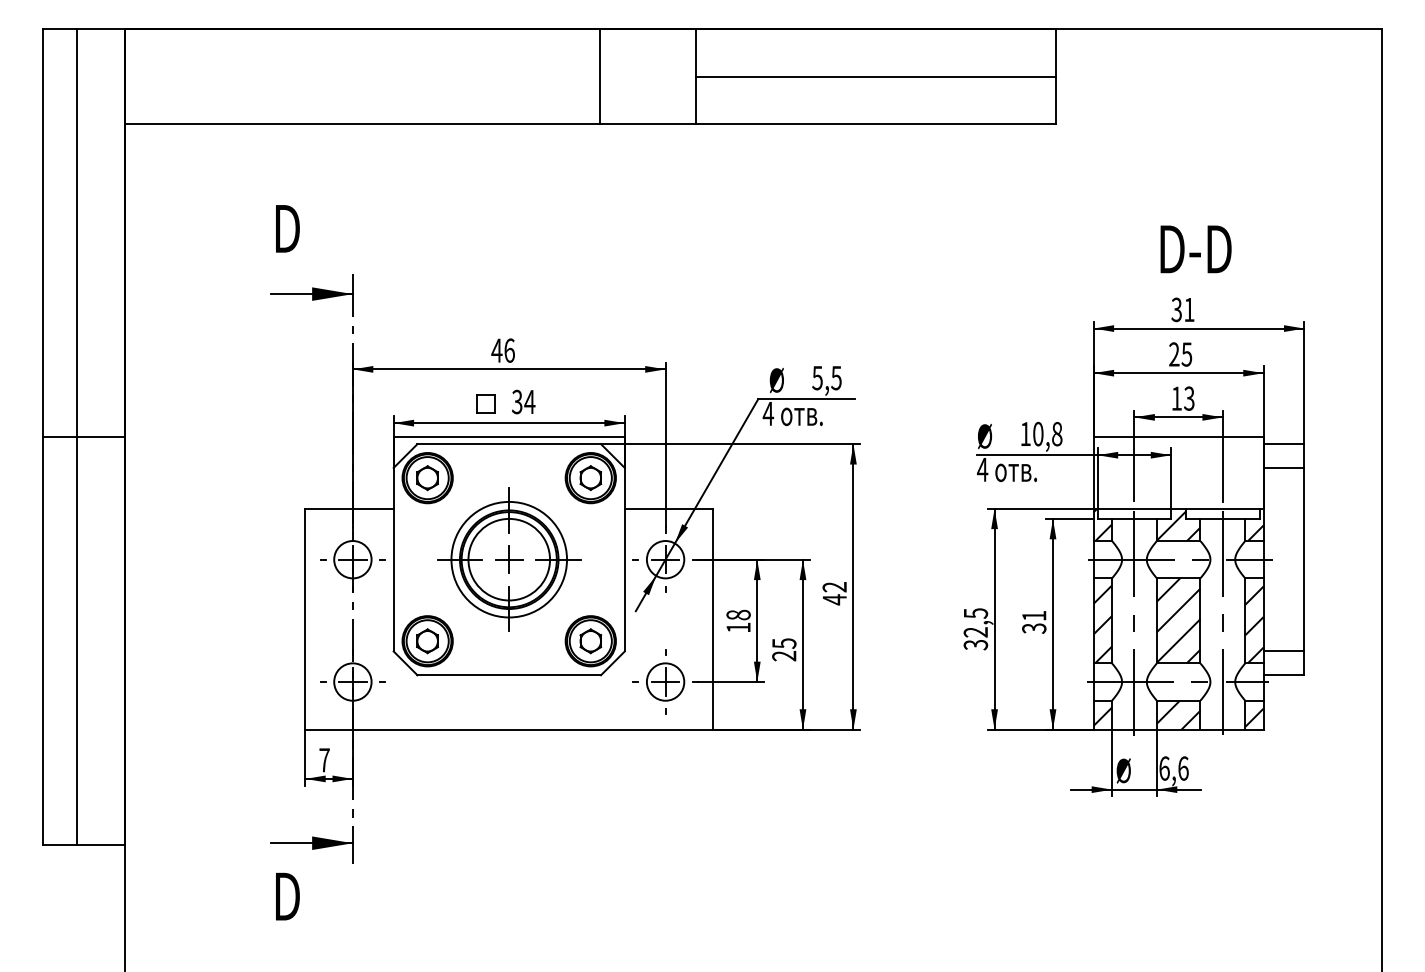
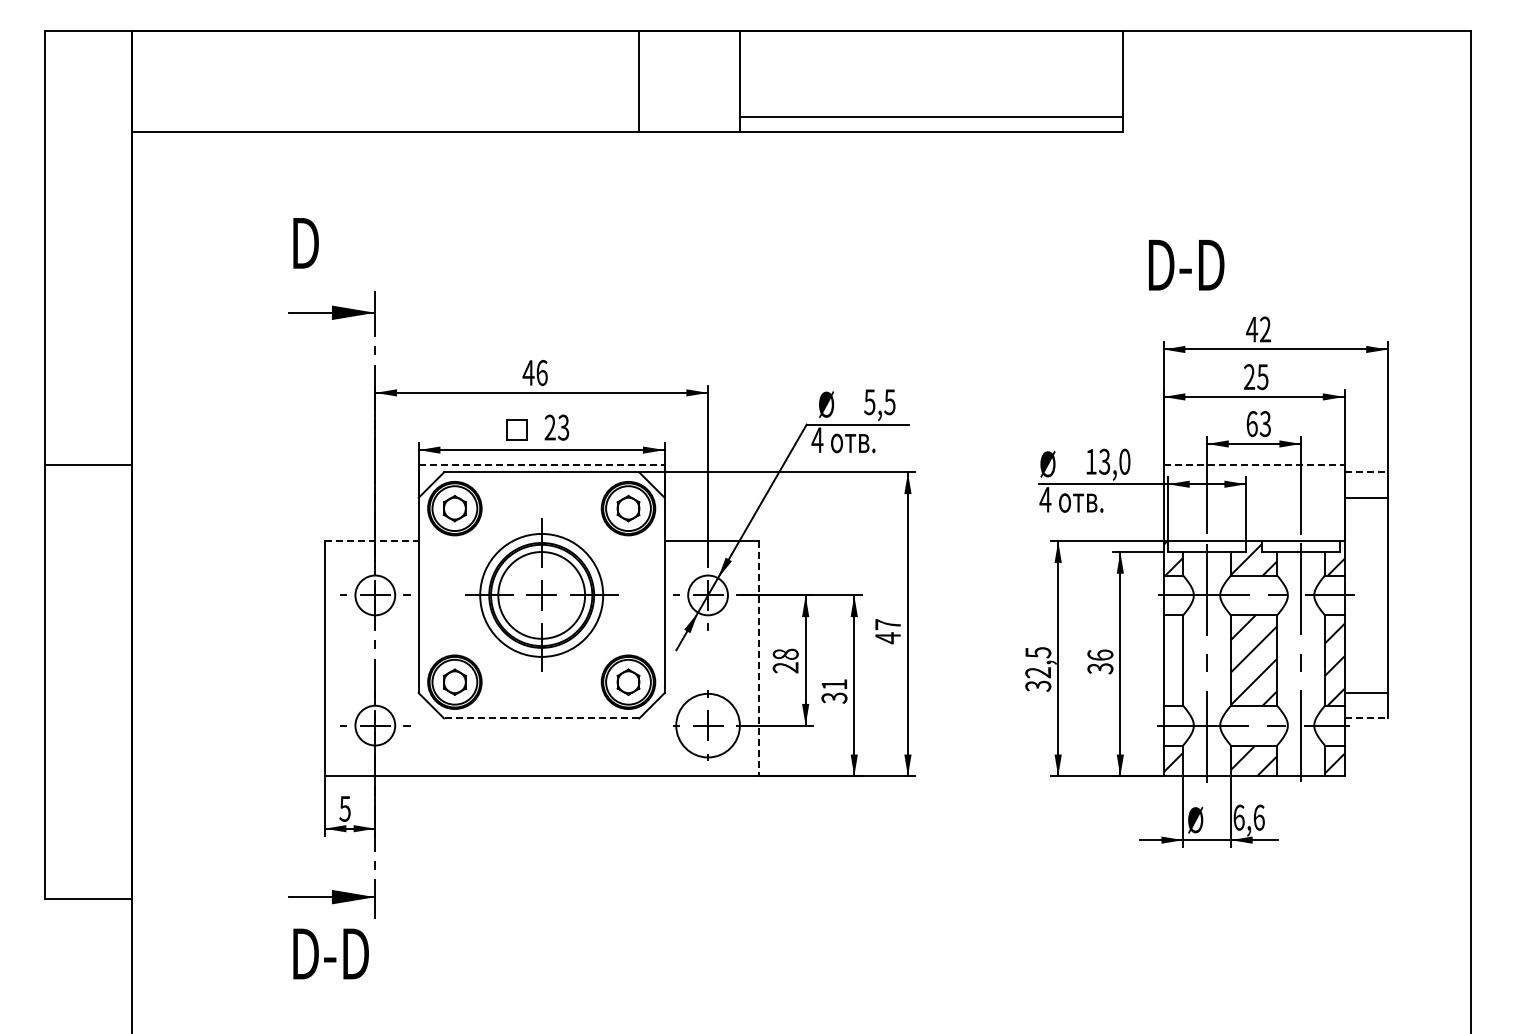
line: (875, 76) -> (931, 116), moved
text: (1195, 249) -> (1186, 265), moved
text: (1182, 309) -> (1258, 329), 31 -> 42
text: (1176, 399) -> (1251, 424), 13 -> 63
text: (523, 401) -> (556, 427), 34 -> 23
text: (1047, 433) -> (1114, 461), 10,8 -> 13,0
line: (76, 436) -> (81, 464), removed
line: (509, 437) -> (541, 465), solid -> dashed
line: (1179, 437) -> (1254, 465), solid -> dashed
line: (1284, 444) -> (1366, 472), solid -> dashed
line: (350, 509) -> (372, 541), solid -> dashed
text: (834, 587) -> (887, 624), 42 -> 47
text: (1034, 615) -> (1100, 654), 31 -> 36
line: (712, 618) -> (758, 658), solid -> dashed
hatch: (1102, 623) -> (1173, 663), removed
text: (738, 627) -> (785, 667), 18 -> 28
text: (784, 649) -> (834, 691), 25 -> 31
line: (509, 675) -> (541, 718), solid -> dashed
line: (1284, 675) -> (1366, 718), solid -> dashed
circle: (665, 681) -> (707, 725), size x1.6
text: (323, 759) -> (344, 808), 7 -> 5
text: (325, 896) -> (346, 953), D -> D-D

